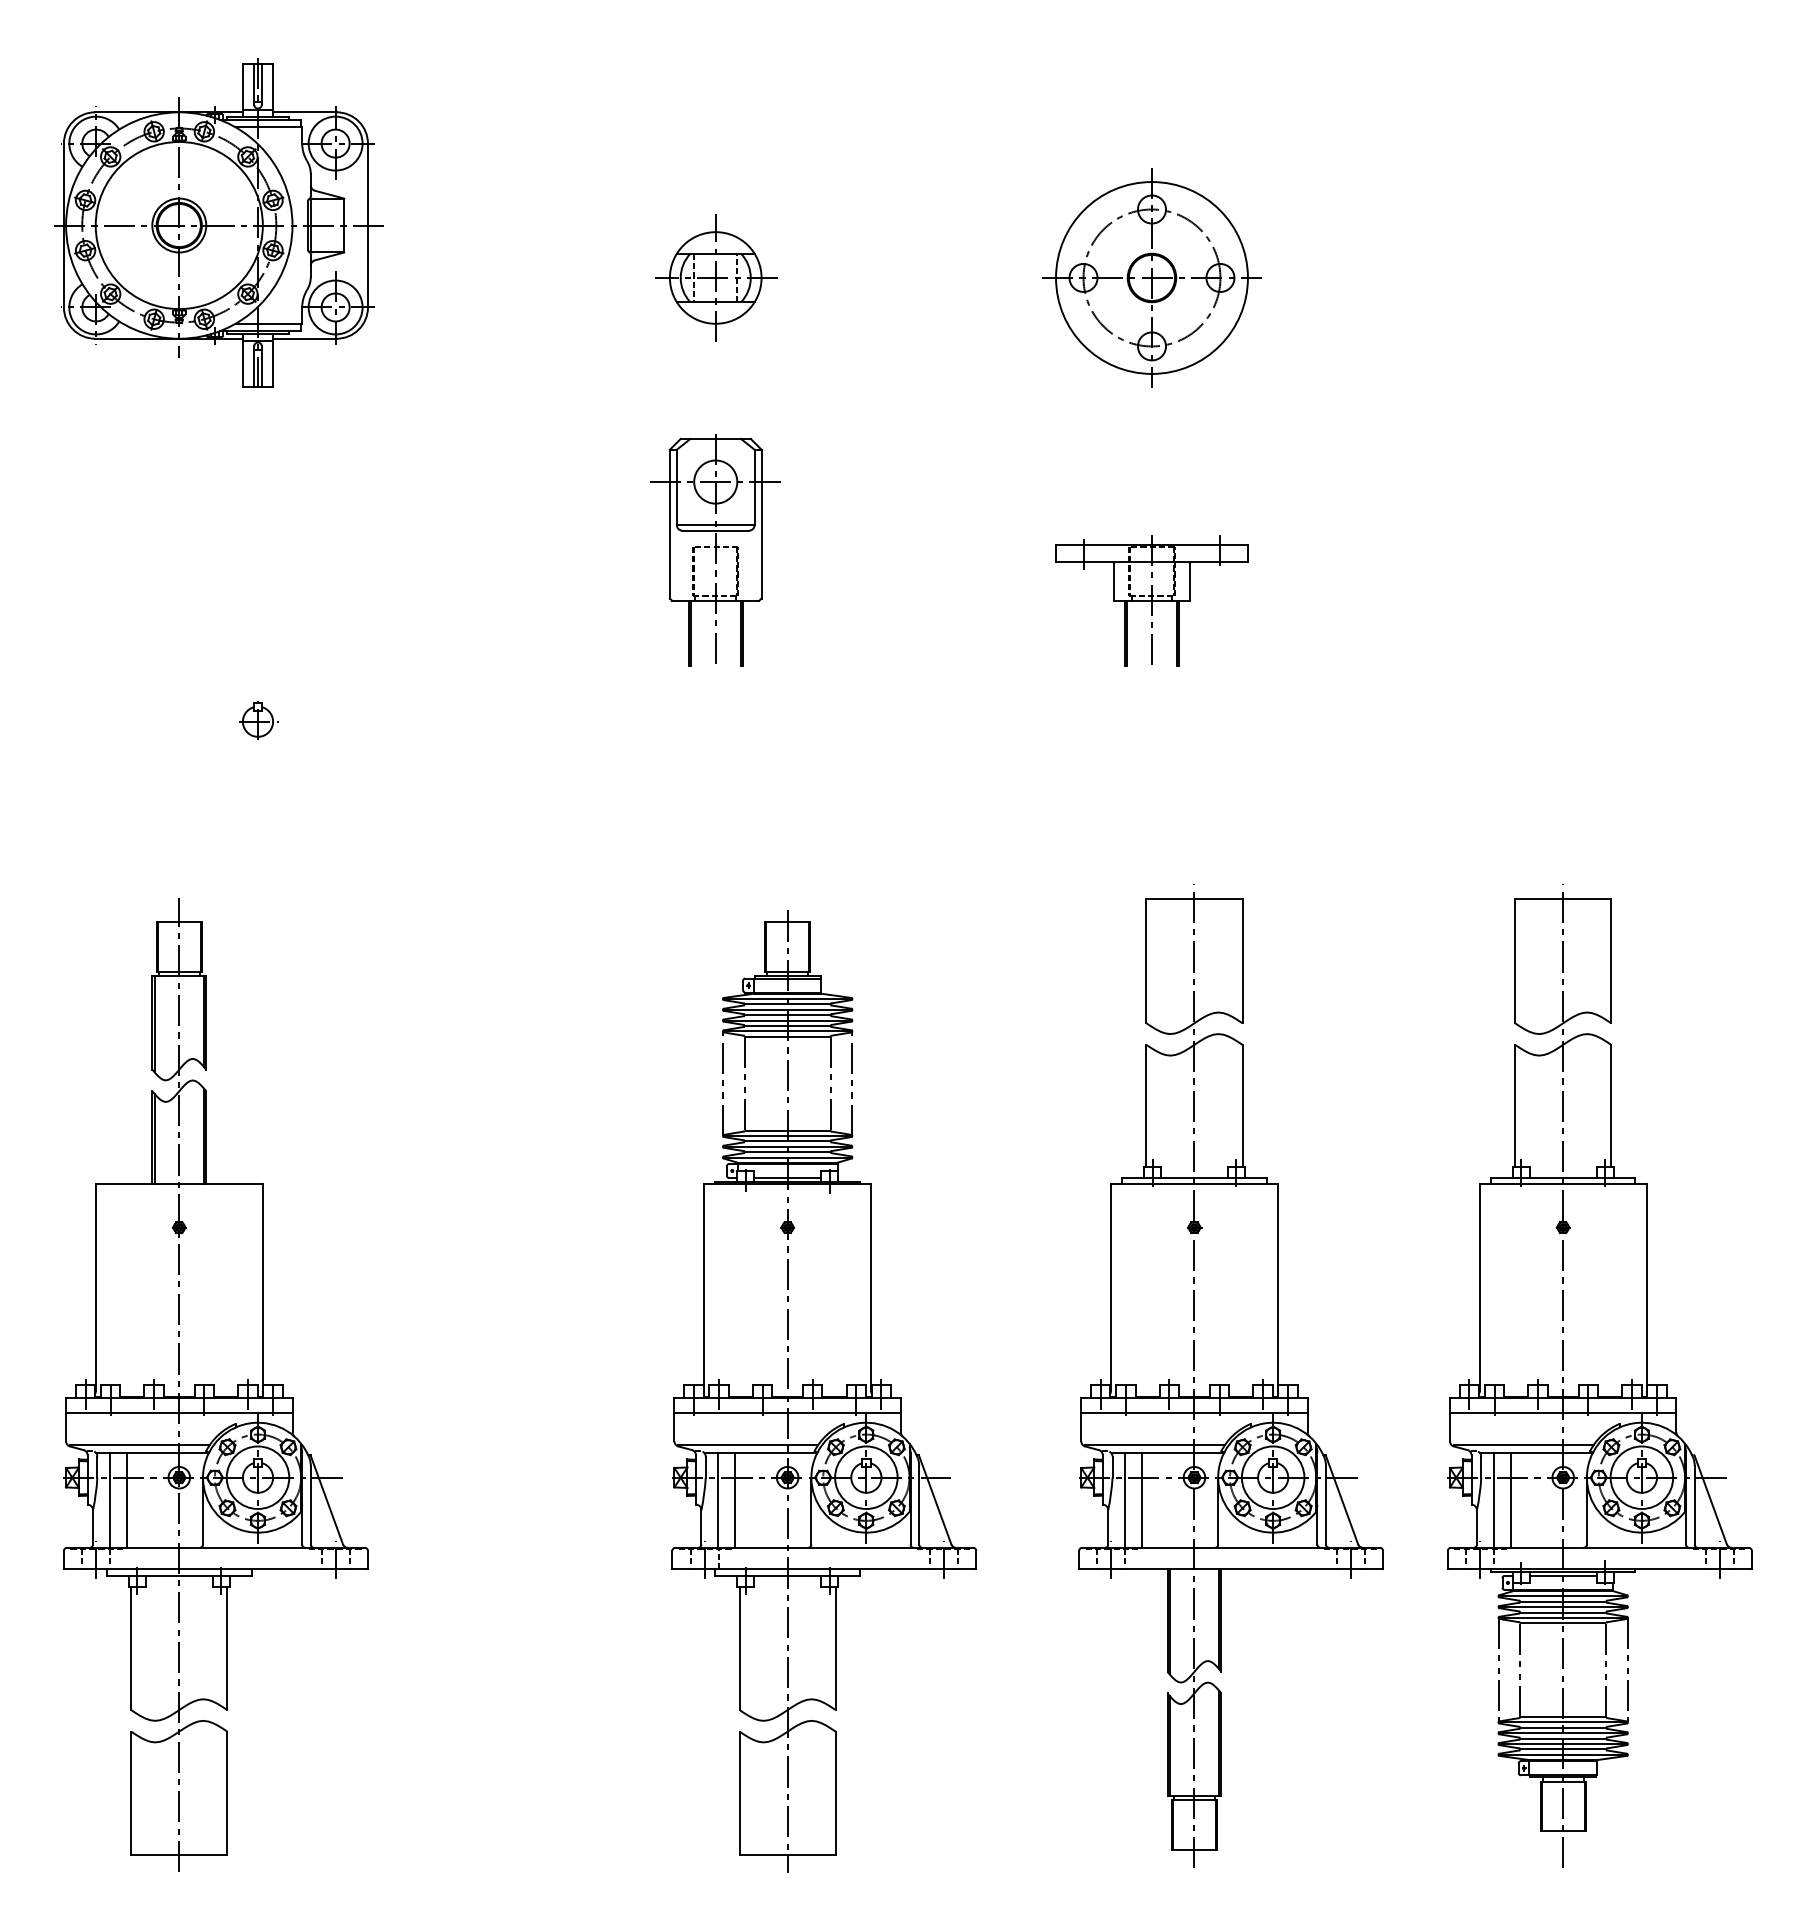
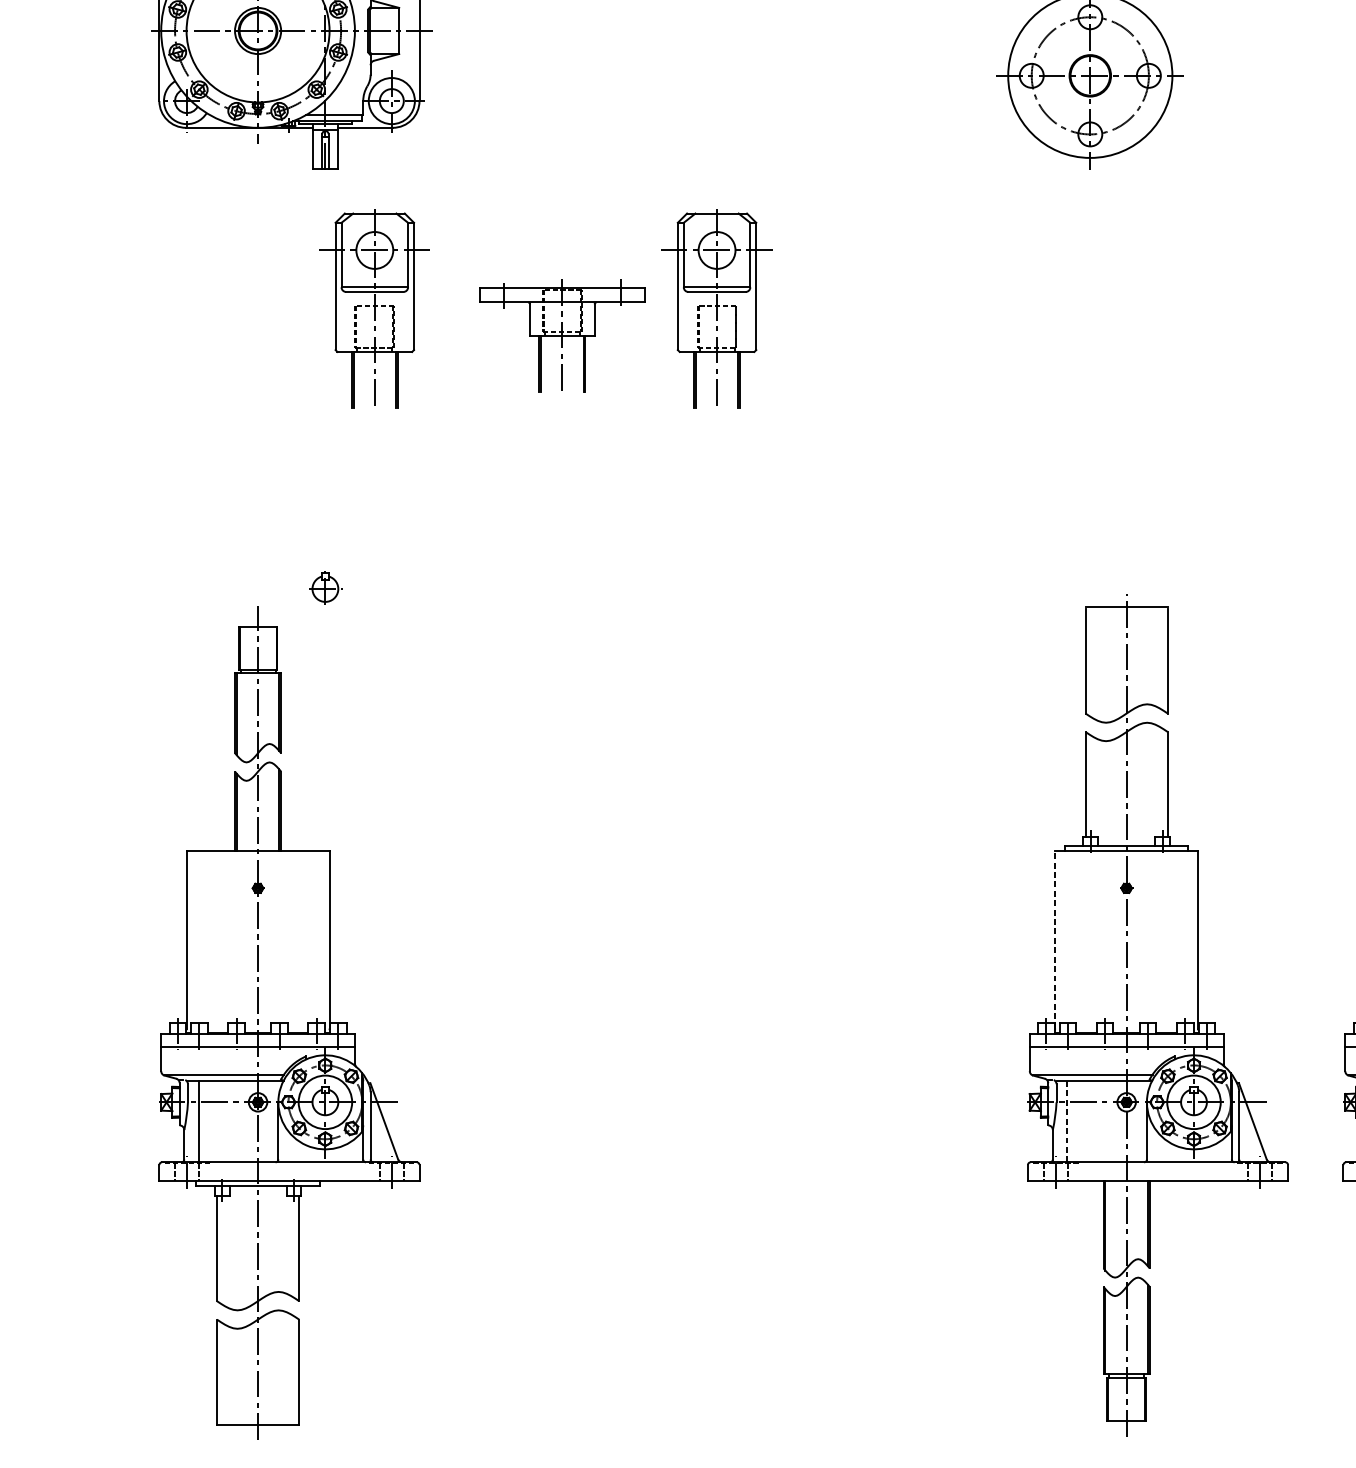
part: (716, 277) -> (717, 75), removed
part: (315, 550) -> (374, 309), added
part: (1151, 600) -> (561, 335), moved
part: (258, 720) -> (325, 587), moved
line: (1110, 1287) -> (1054, 939), solid -> dashed
part: (824, 1391) -> (810, 1028), removed
line: (126, 1499) -> (212, 1120), removed
line: (1142, 1499) -> (1082, 1120), removed
line: (1125, 1500) -> (1067, 1121), solid -> dashed

